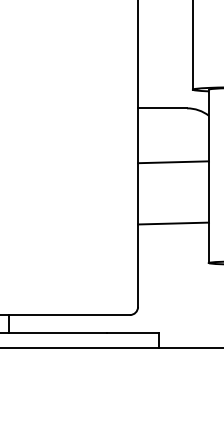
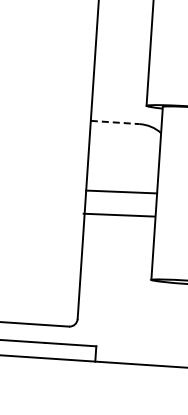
line: (162, 108) -> (115, 122), solid -> dashed
line: (173, 162) -> (121, 192), moved
line: (173, 223) -> (119, 215), moved

